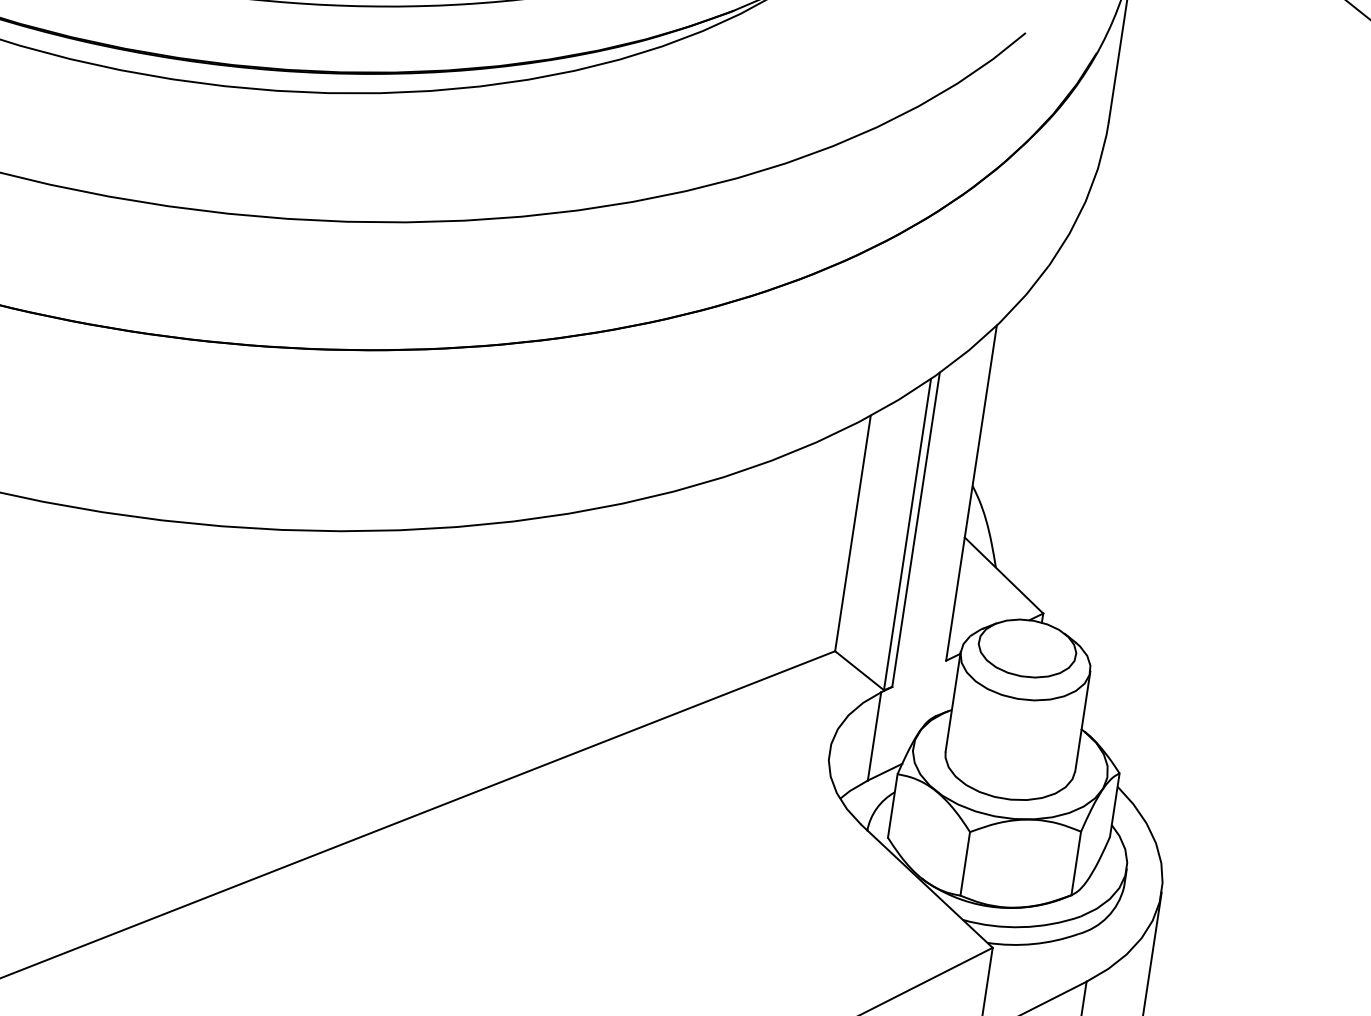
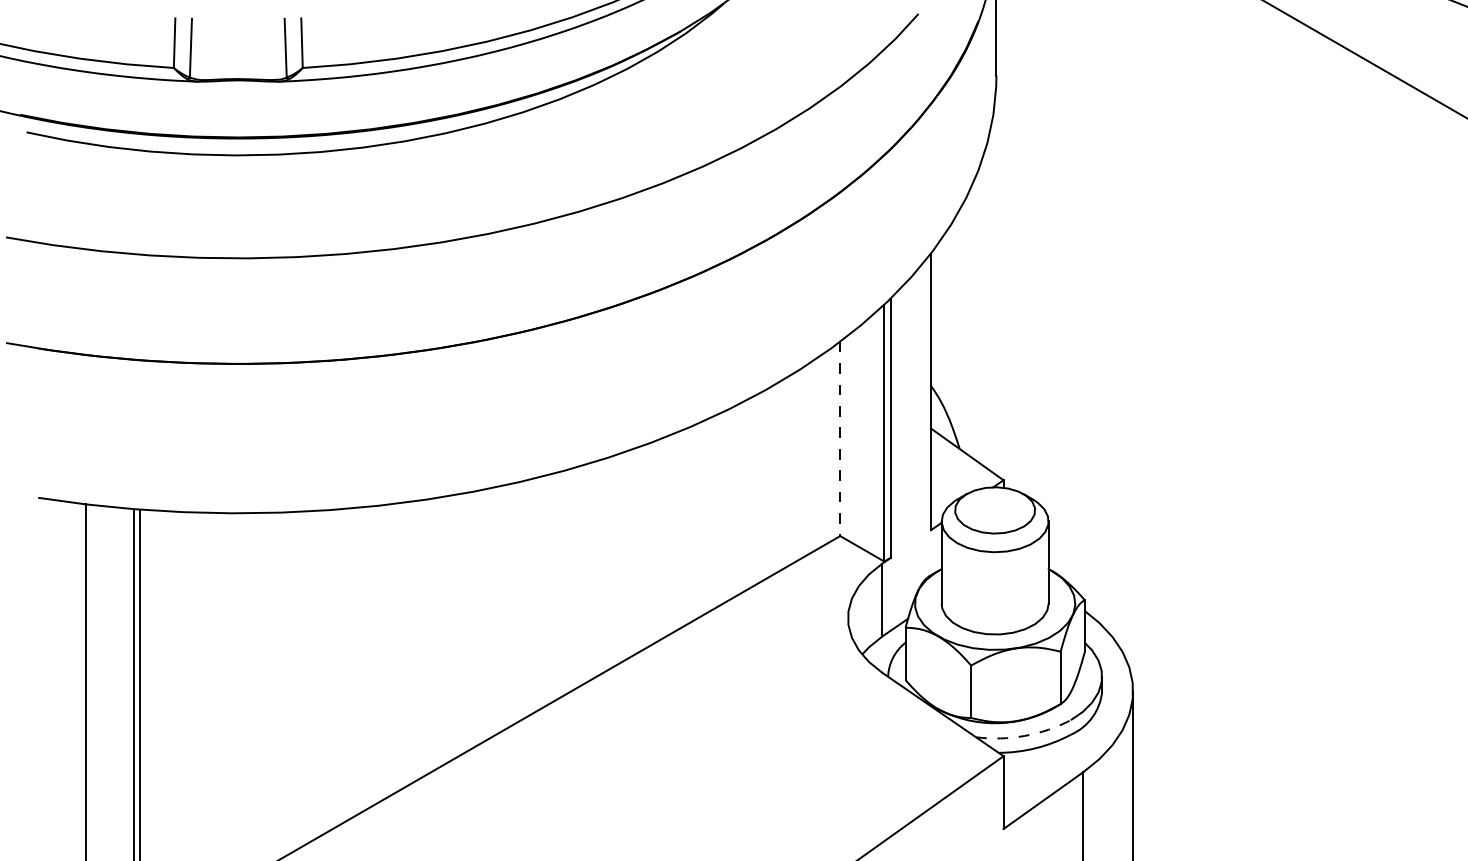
line: (853, 534) -> (840, 439), solid -> dashed
arc: (1021, 926) -> (1024, 735), solid -> dashed

